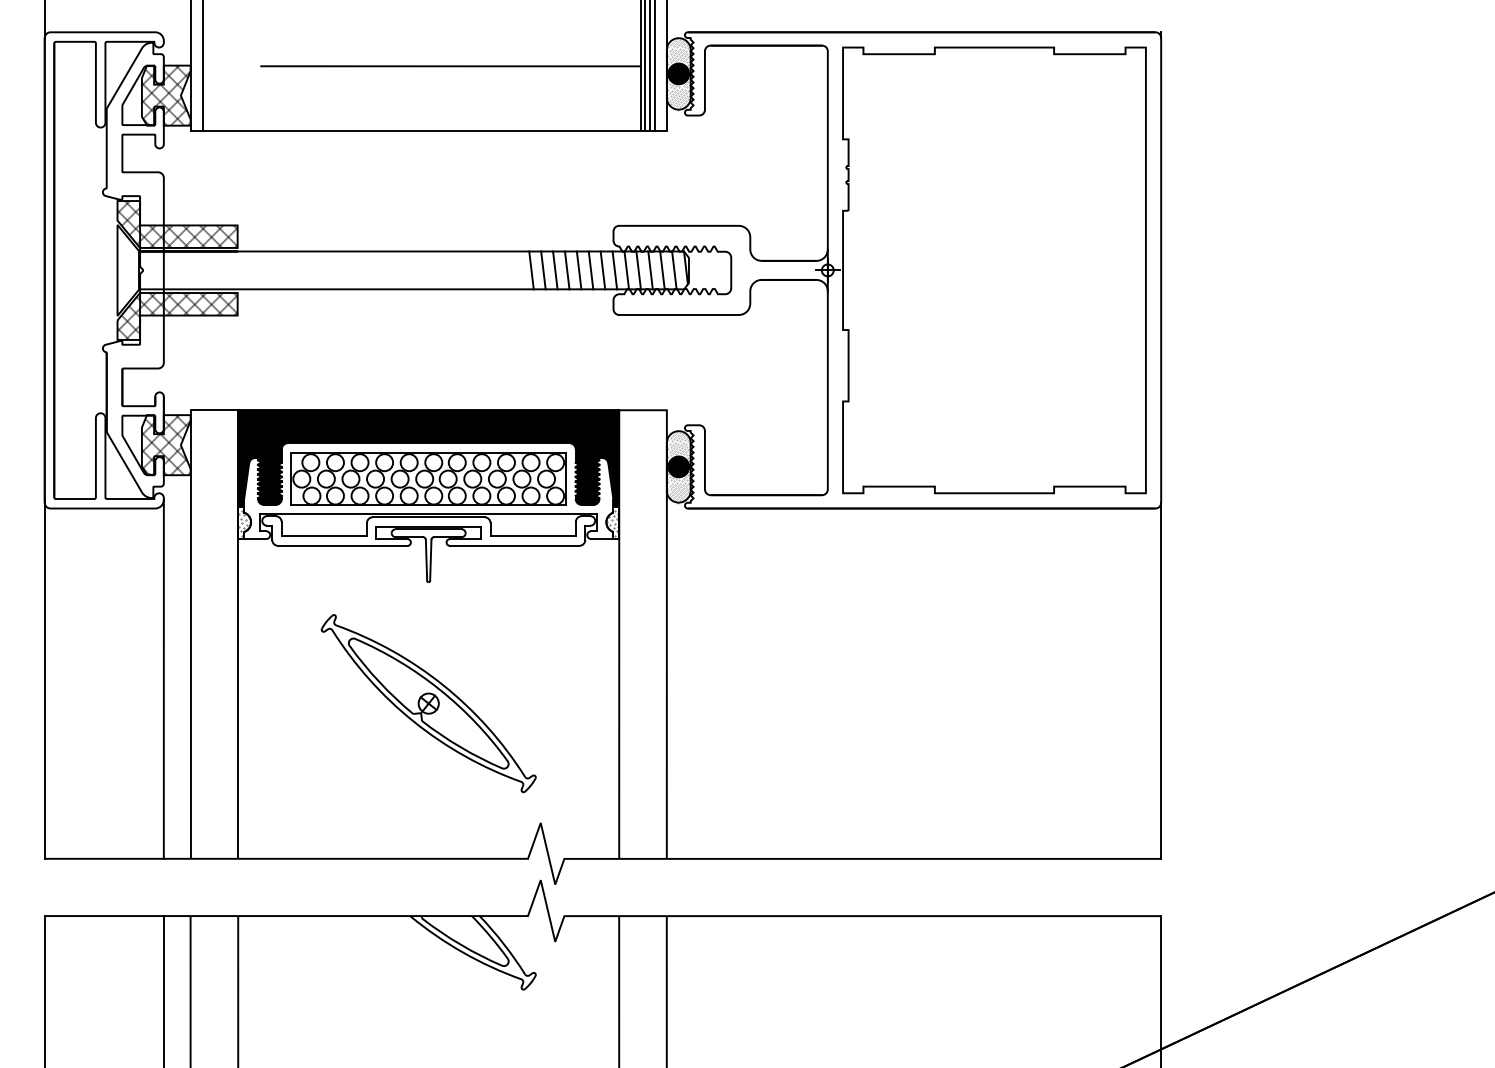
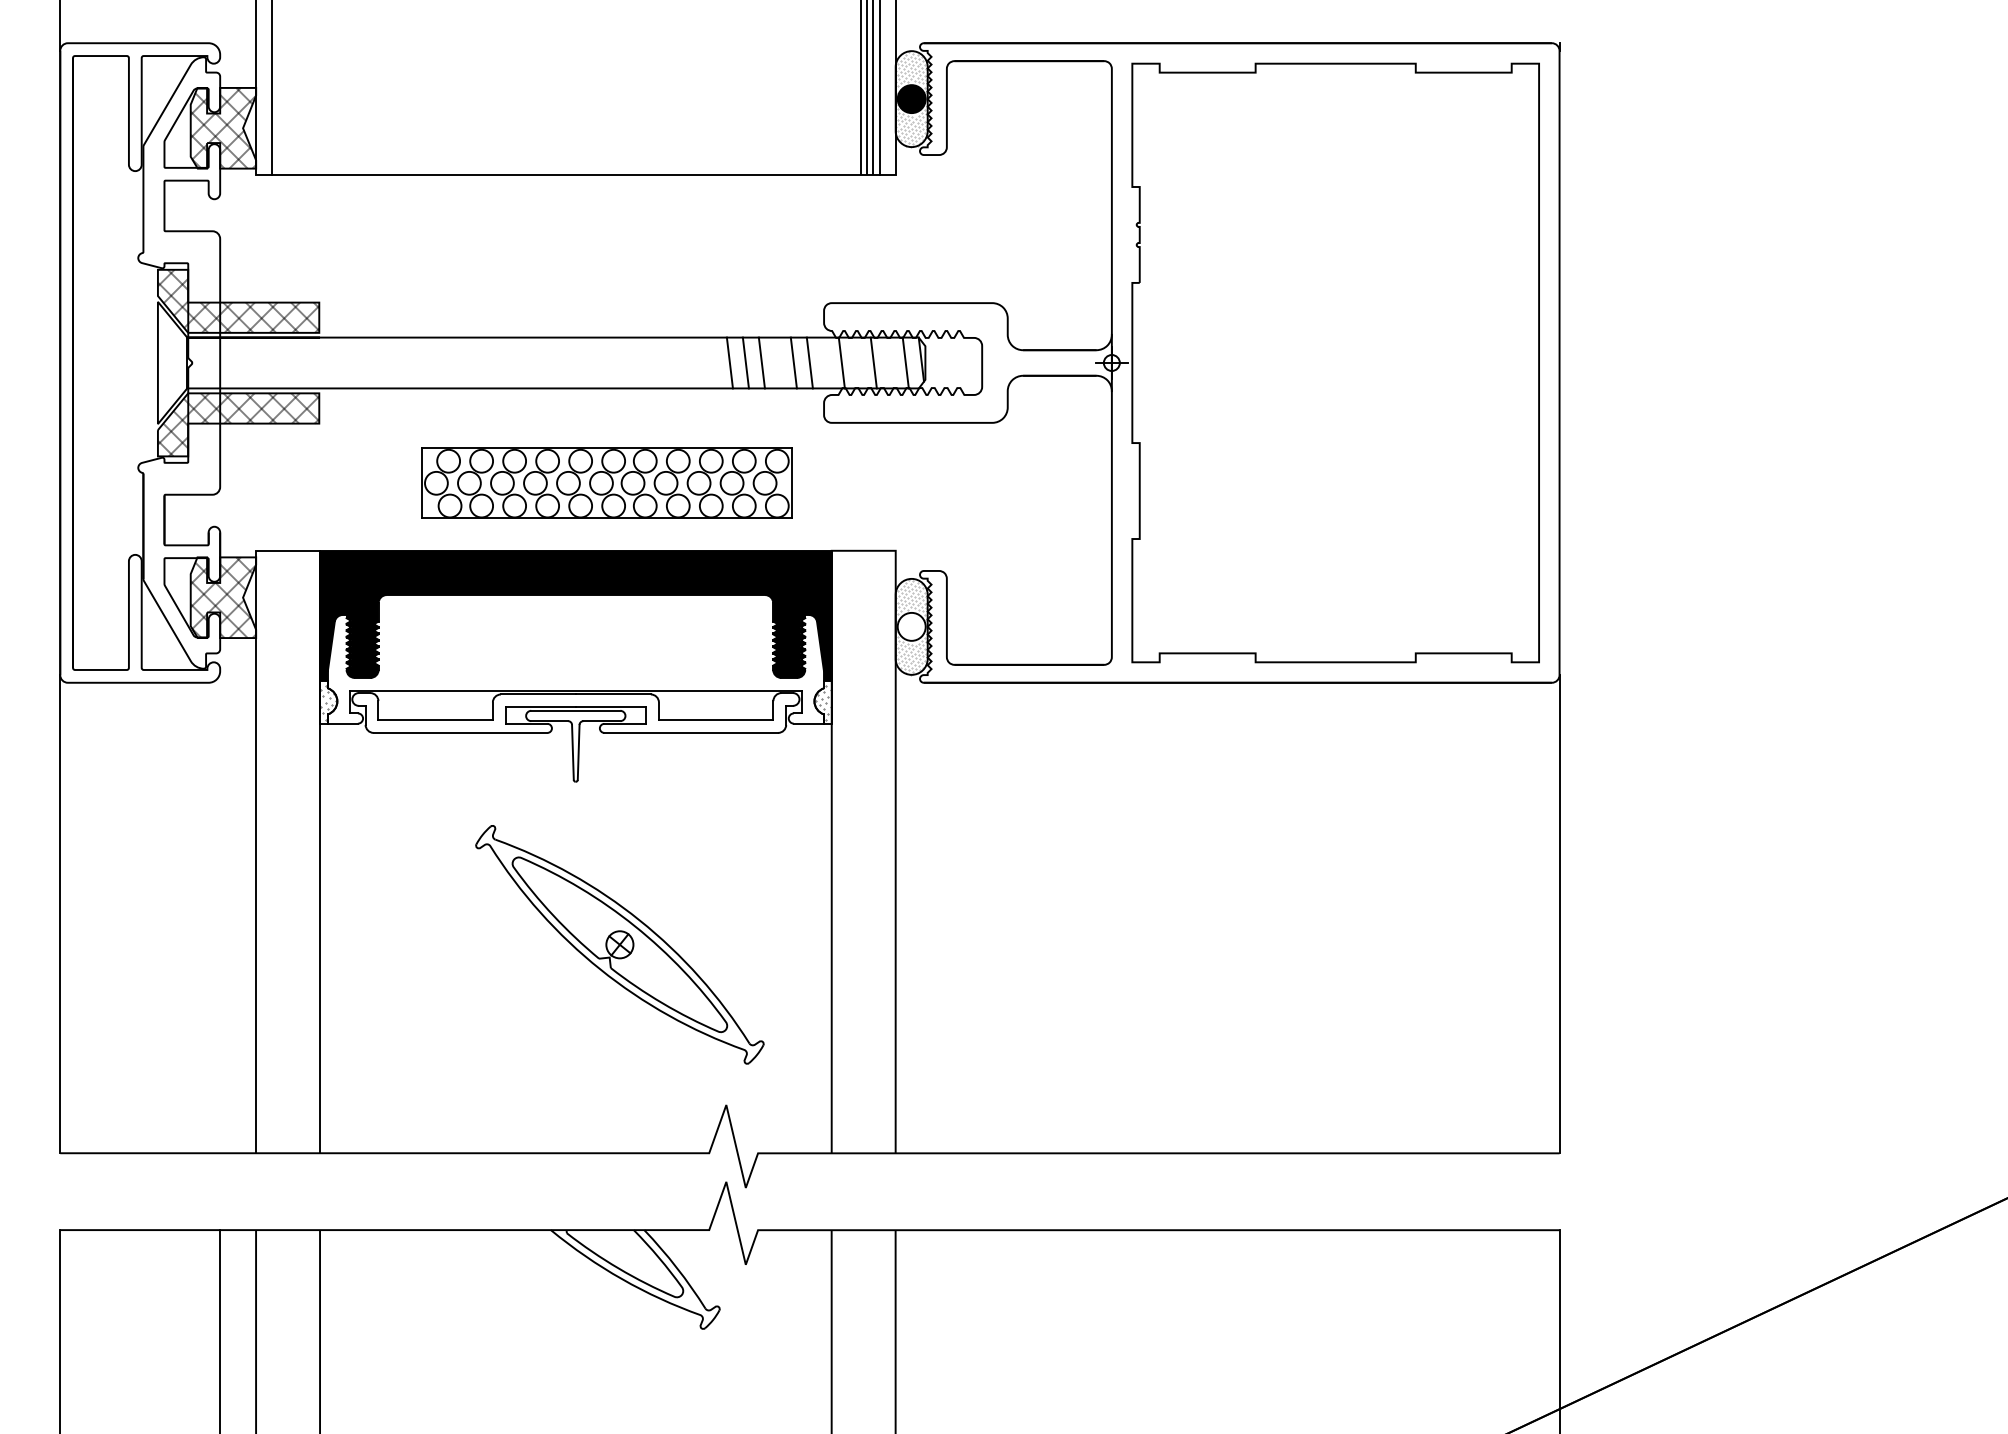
line: (450, 66) -> (605, 88), removed
line: (531, 270) -> (713, 362), removed
line: (578, 270) -> (777, 362), removed
line: (614, 270) -> (825, 362), removed
line: (638, 270) -> (857, 362), removed
line: (662, 270) -> (889, 362), removed
fill: (678, 466) -> (911, 626), removed
part: (428, 478) -> (606, 482), moved
line: (164, 679) -> (220, 912), removed
part: (428, 703) -> (619, 944), moved

